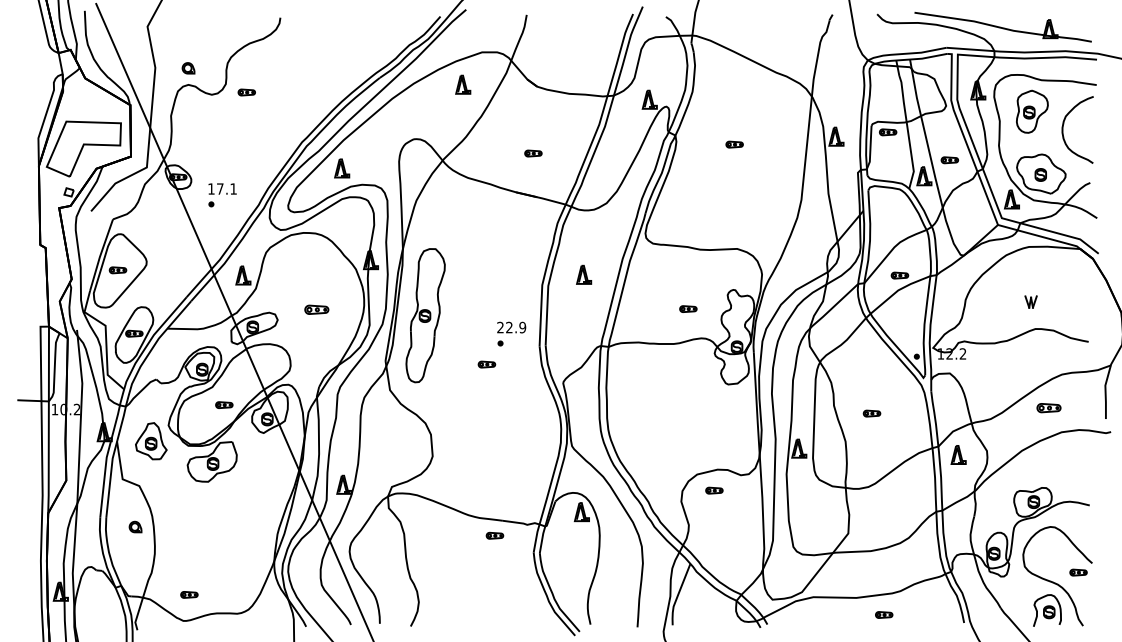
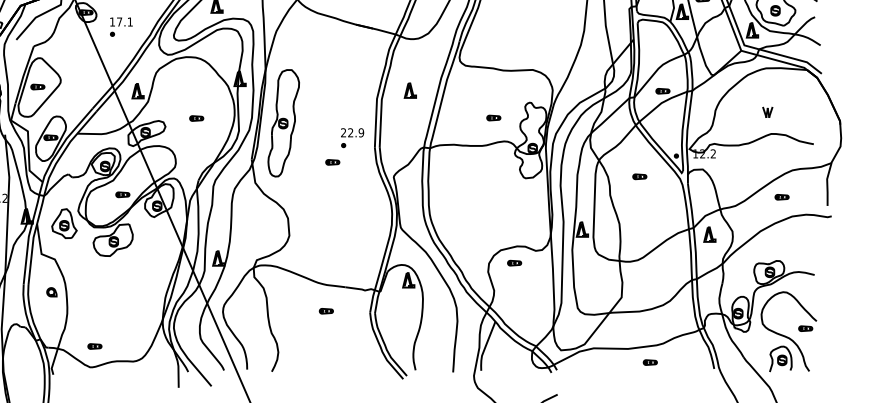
part: (316, 309) -> (196, 118), size x0.71
part: (1048, 408) -> (781, 197), size x0.71
part: (871, 413) -> (639, 176), moved
part: (494, 535) -> (326, 311), moved

